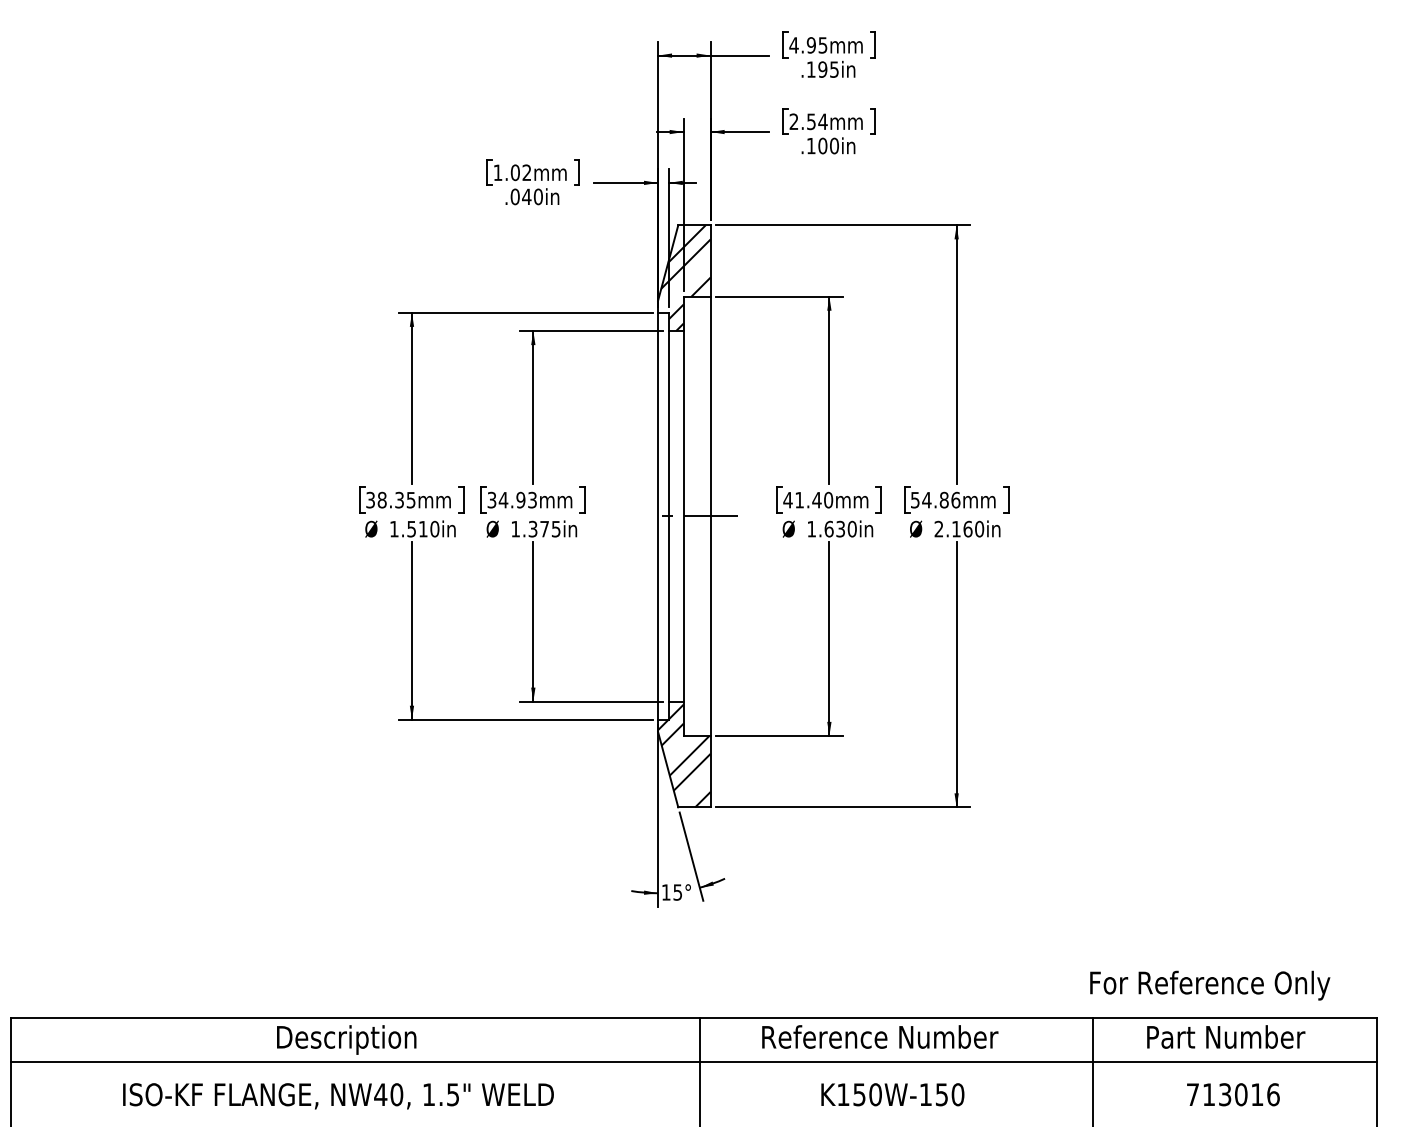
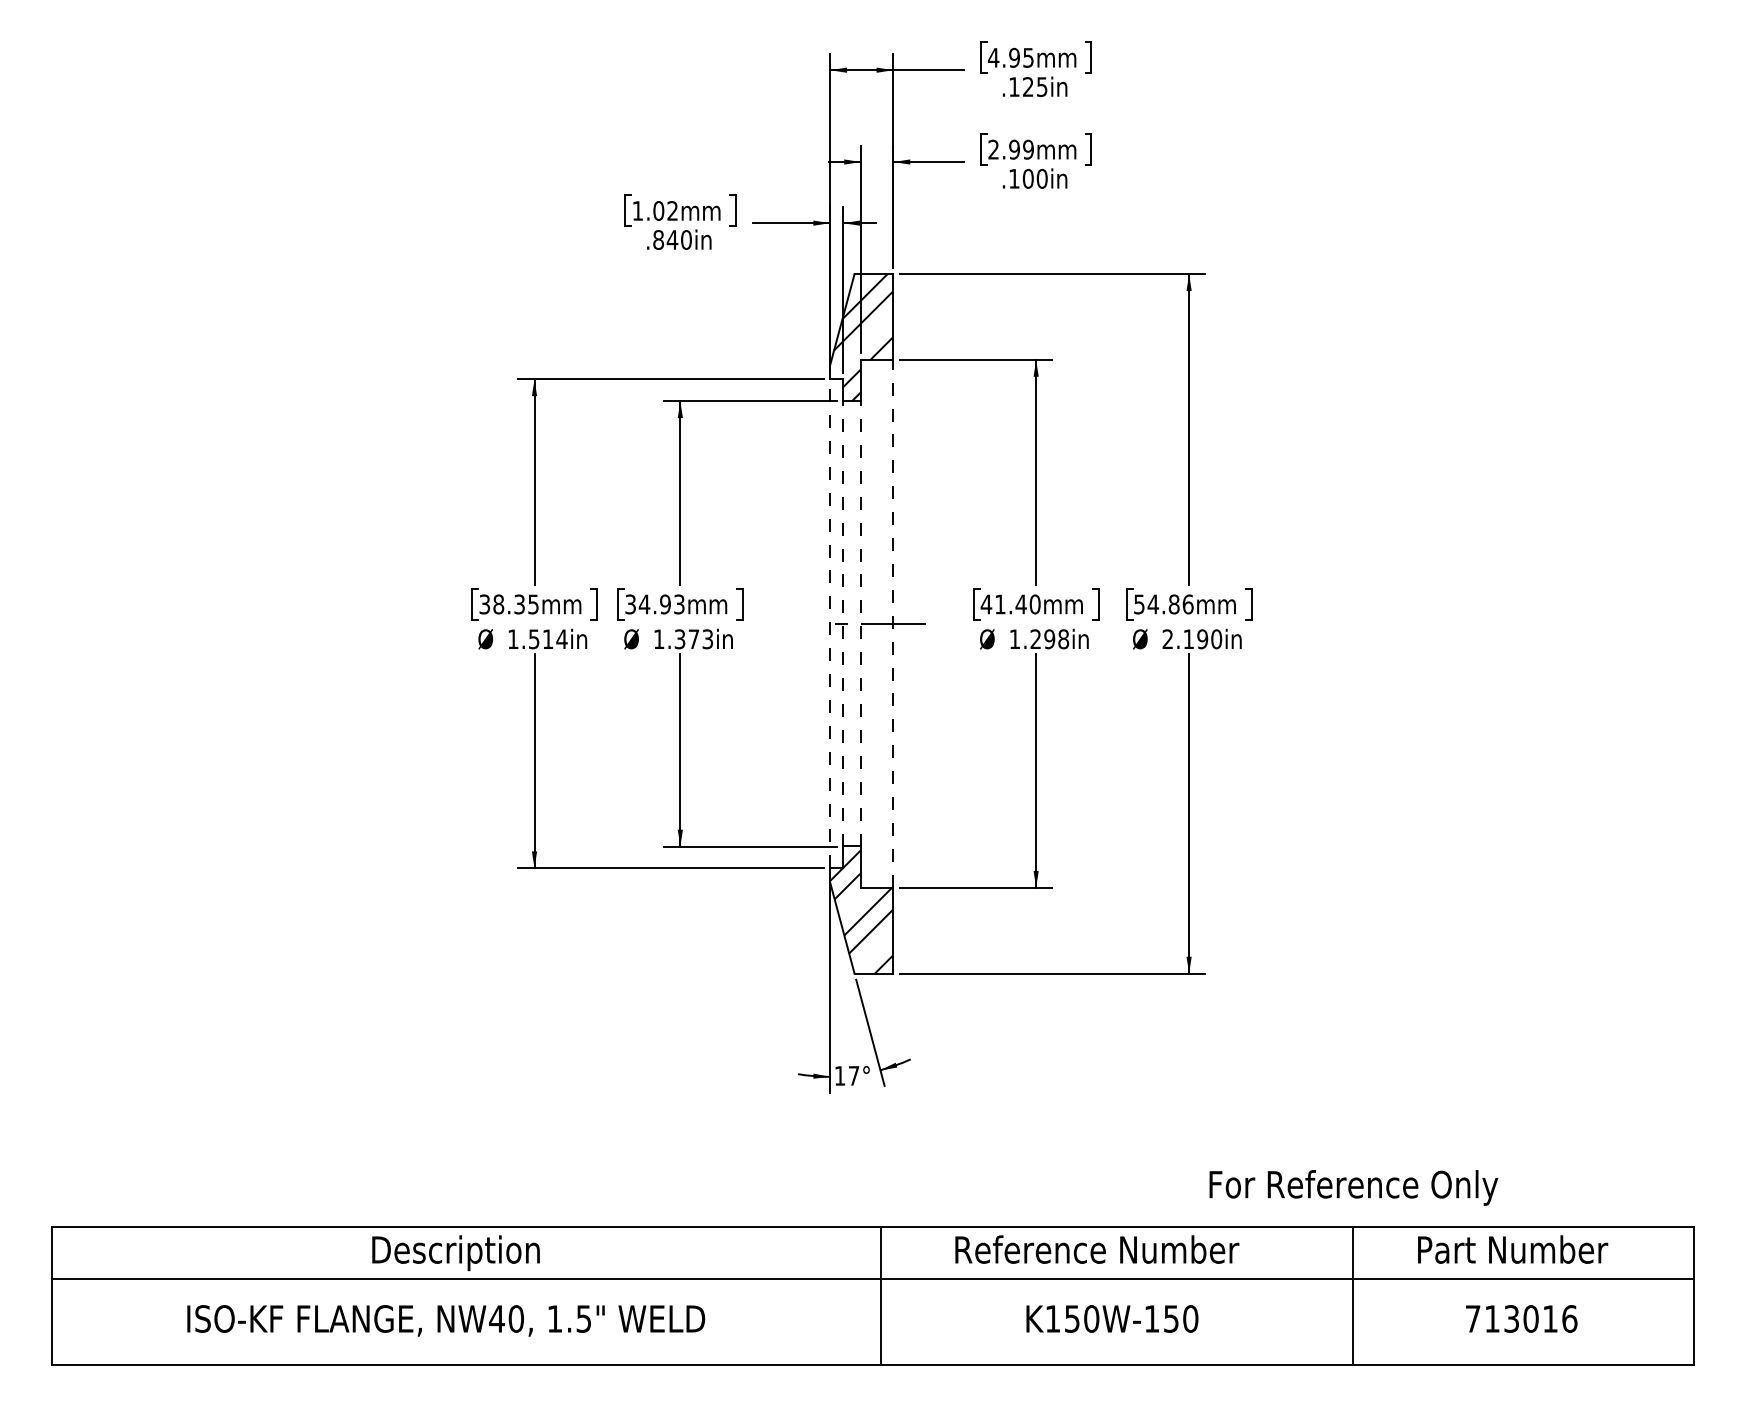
text: (822, 69) -> (1027, 86), .195in -> .125in
text: (817, 121) -> (1021, 149), 2.54mm -> 2.99mm
text: (515, 196) -> (658, 239), .040in -> .840in
line: (658, 516) -> (830, 623), solid -> dashed
line: (669, 516) -> (843, 623), solid -> dashed
line: (684, 516) -> (861, 623), solid -> dashed
line: (710, 516) -> (893, 623), solid -> dashed
text: (556, 528) -> (708, 638), 1.375in -> 1.373in
text: (434, 529) -> (561, 639), 1.510in -> 1.514in
text: (840, 529) -> (1049, 639), 1.630in -> 1.298in
text: (967, 529) -> (1202, 639), 2.160in -> 2.190in
text: (677, 892) -> (853, 1075), 15° -> 17°
text: (1209, 985) -> (1353, 1187), moved

